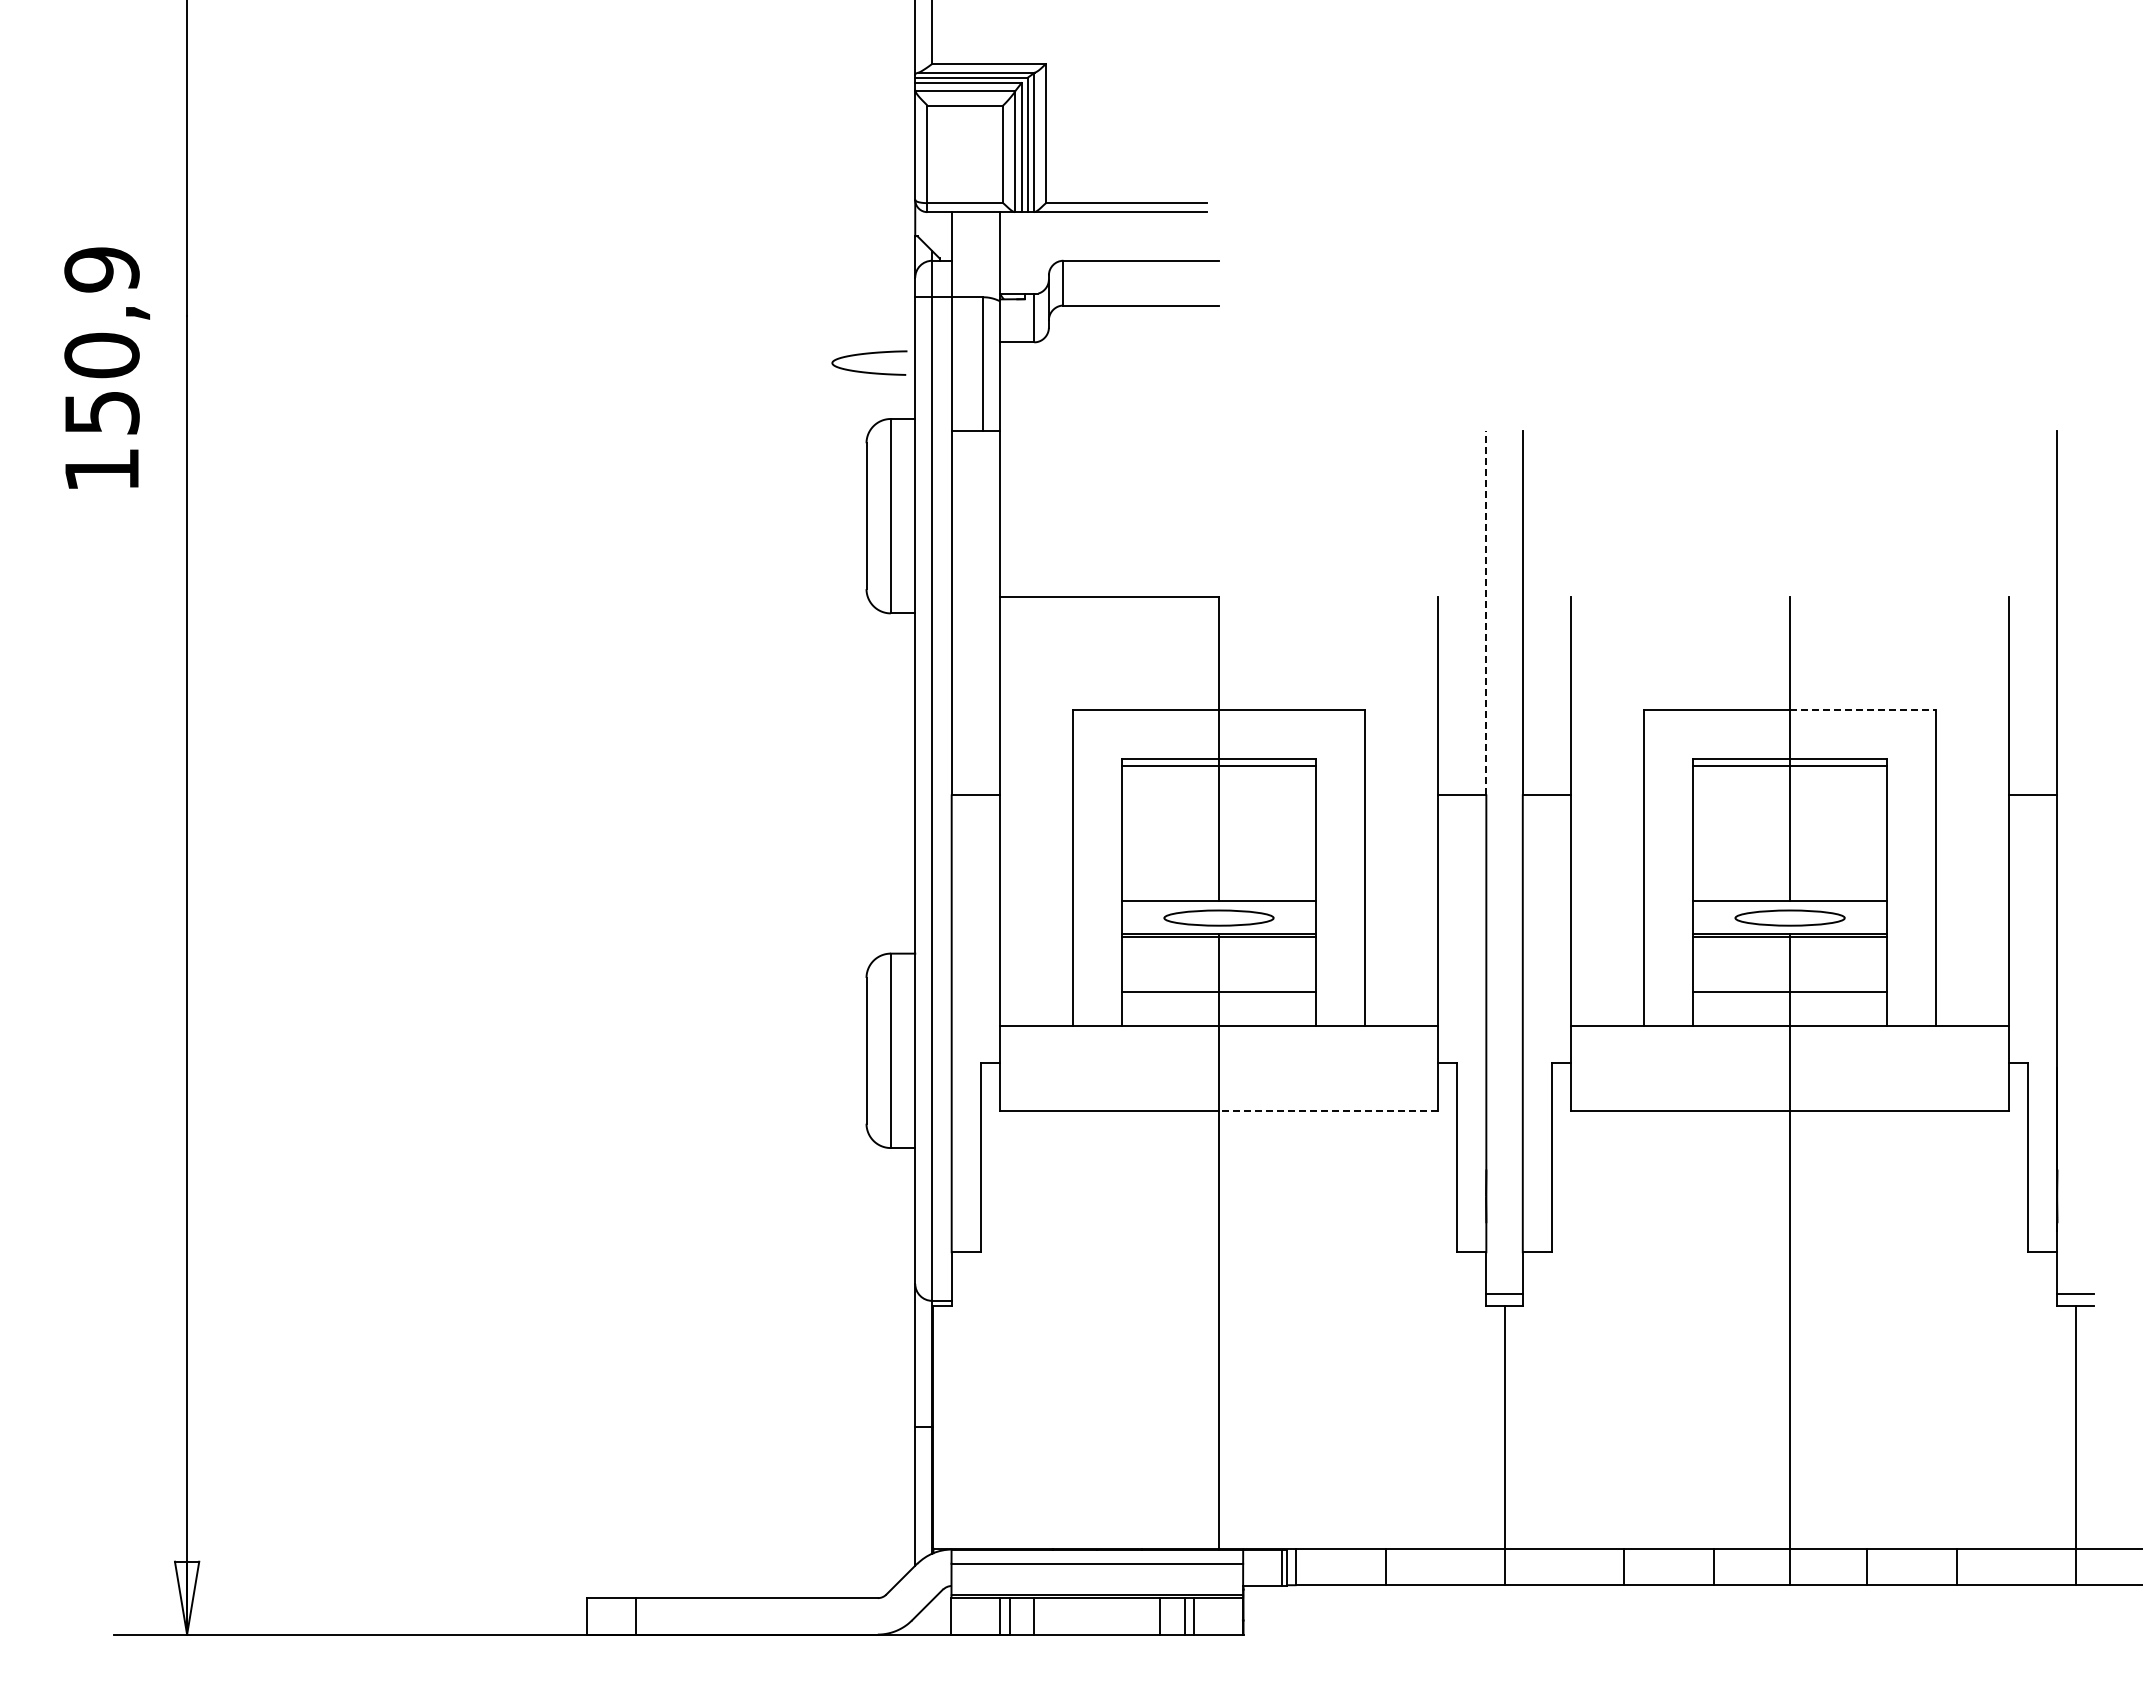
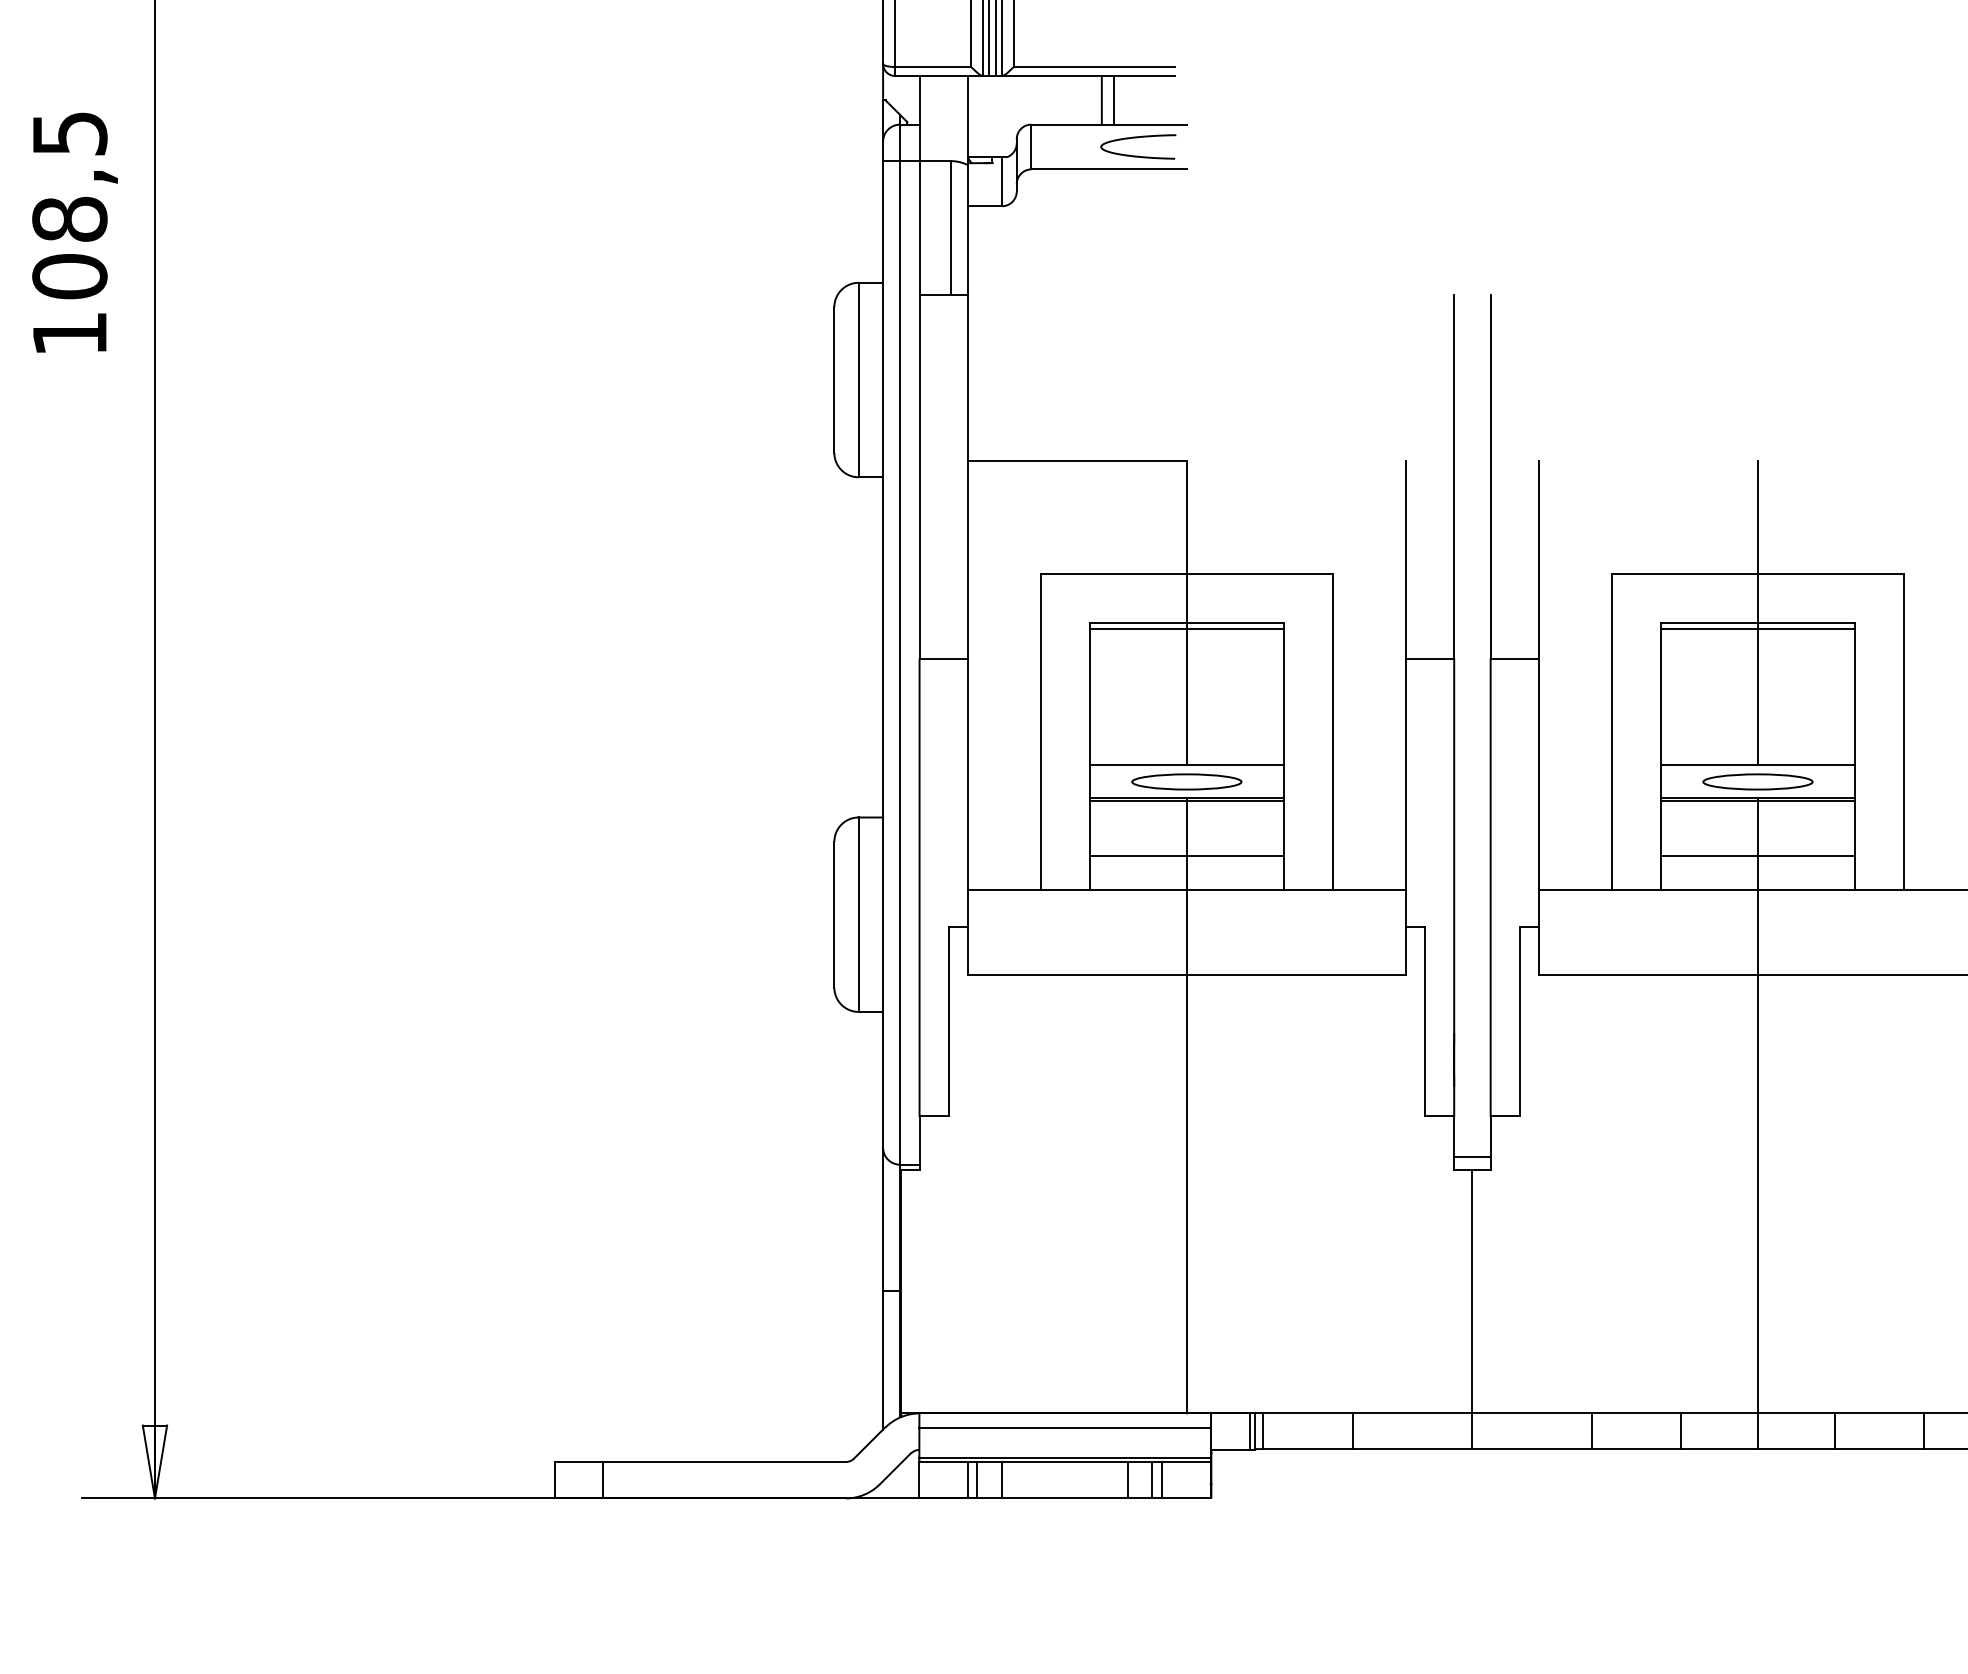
line: (1133, 236) -> (1101, 100), added
line: (1146, 236) -> (1114, 100), added
text: (101, 341) -> (69, 205), 150,9 -> 108,5
curve: (869, 354) -> (1138, 138), moved
line: (1486, 612) -> (1454, 476), dashed -> solid
line: (1863, 710) -> (1831, 574), dashed -> solid
line: (1327, 1111) -> (1295, 975), dashed -> solid

